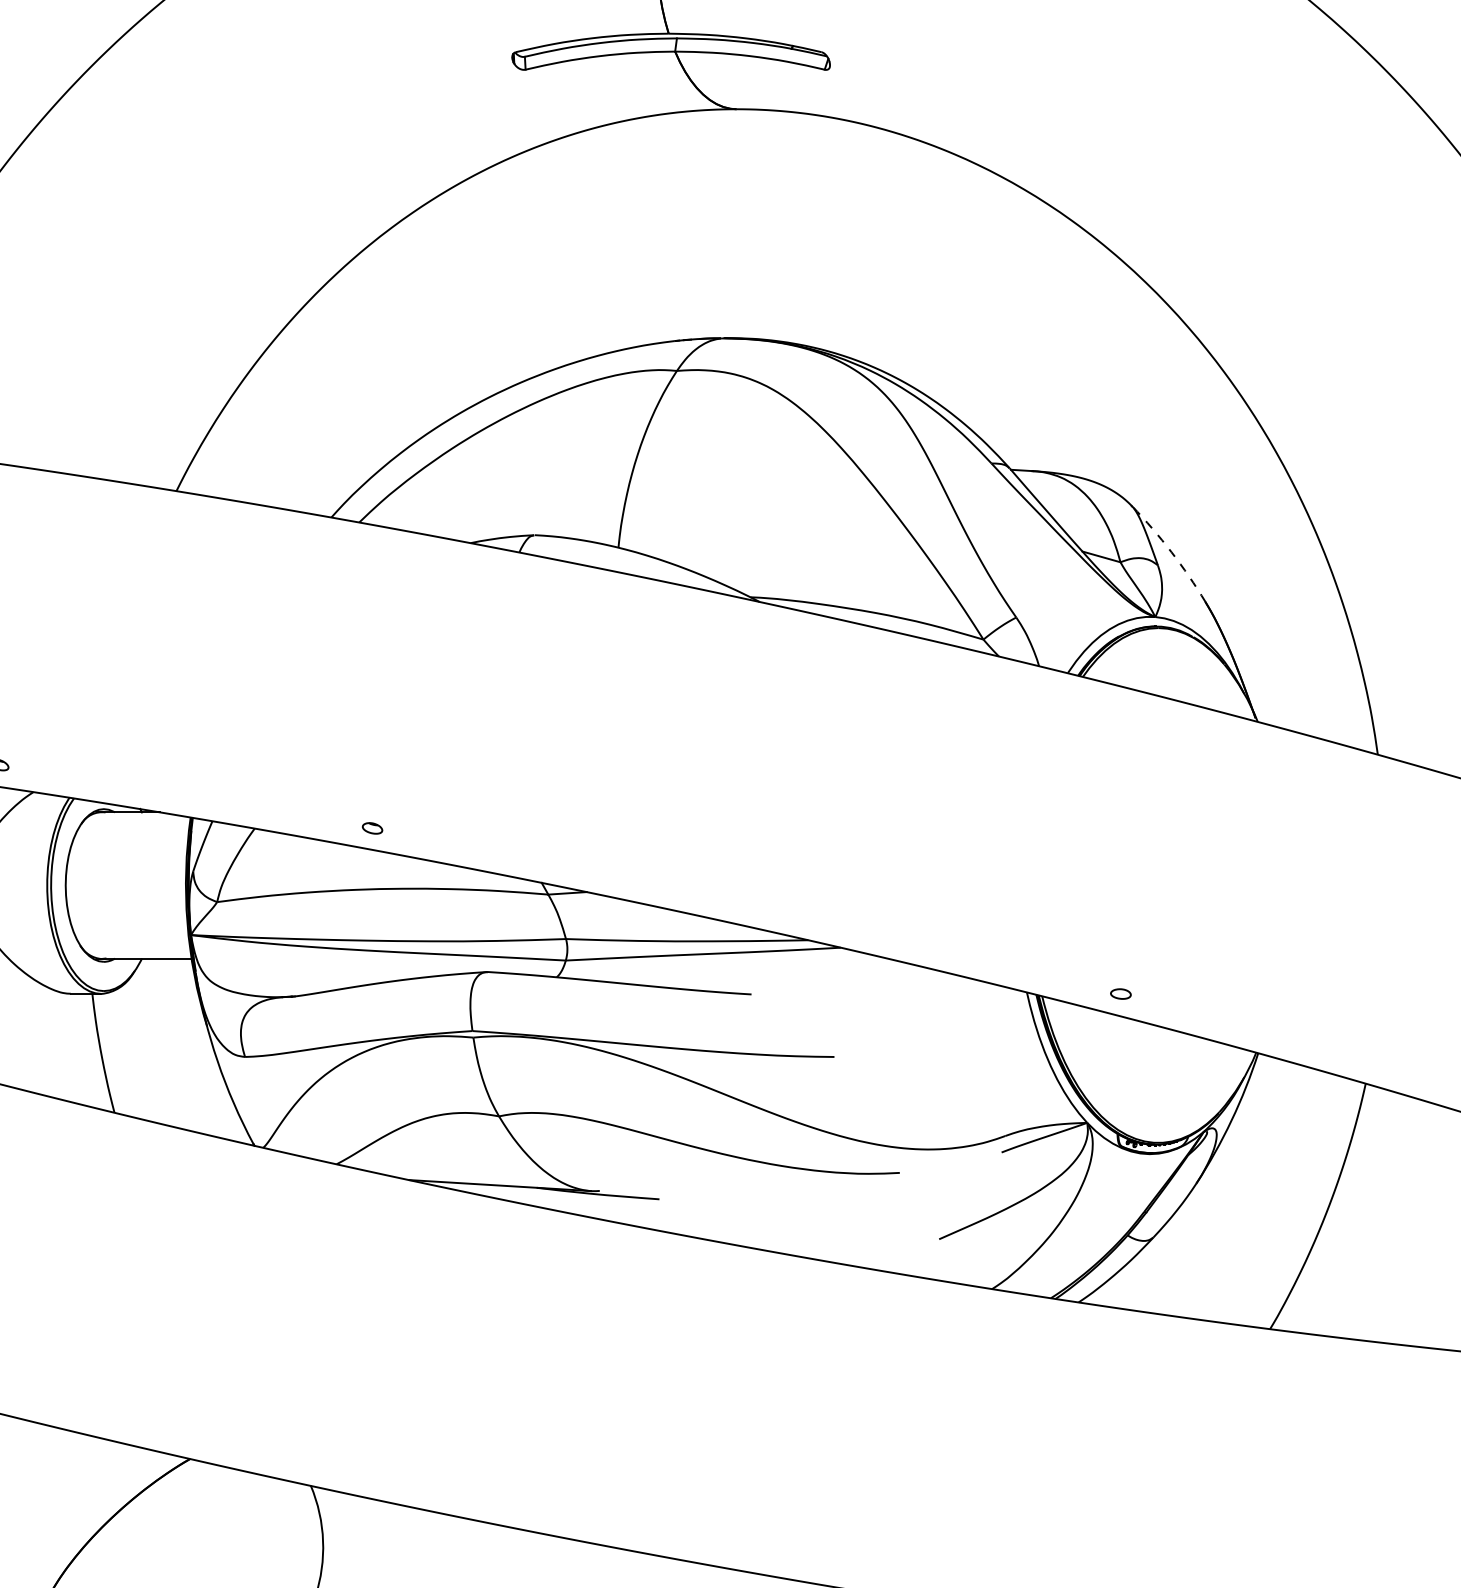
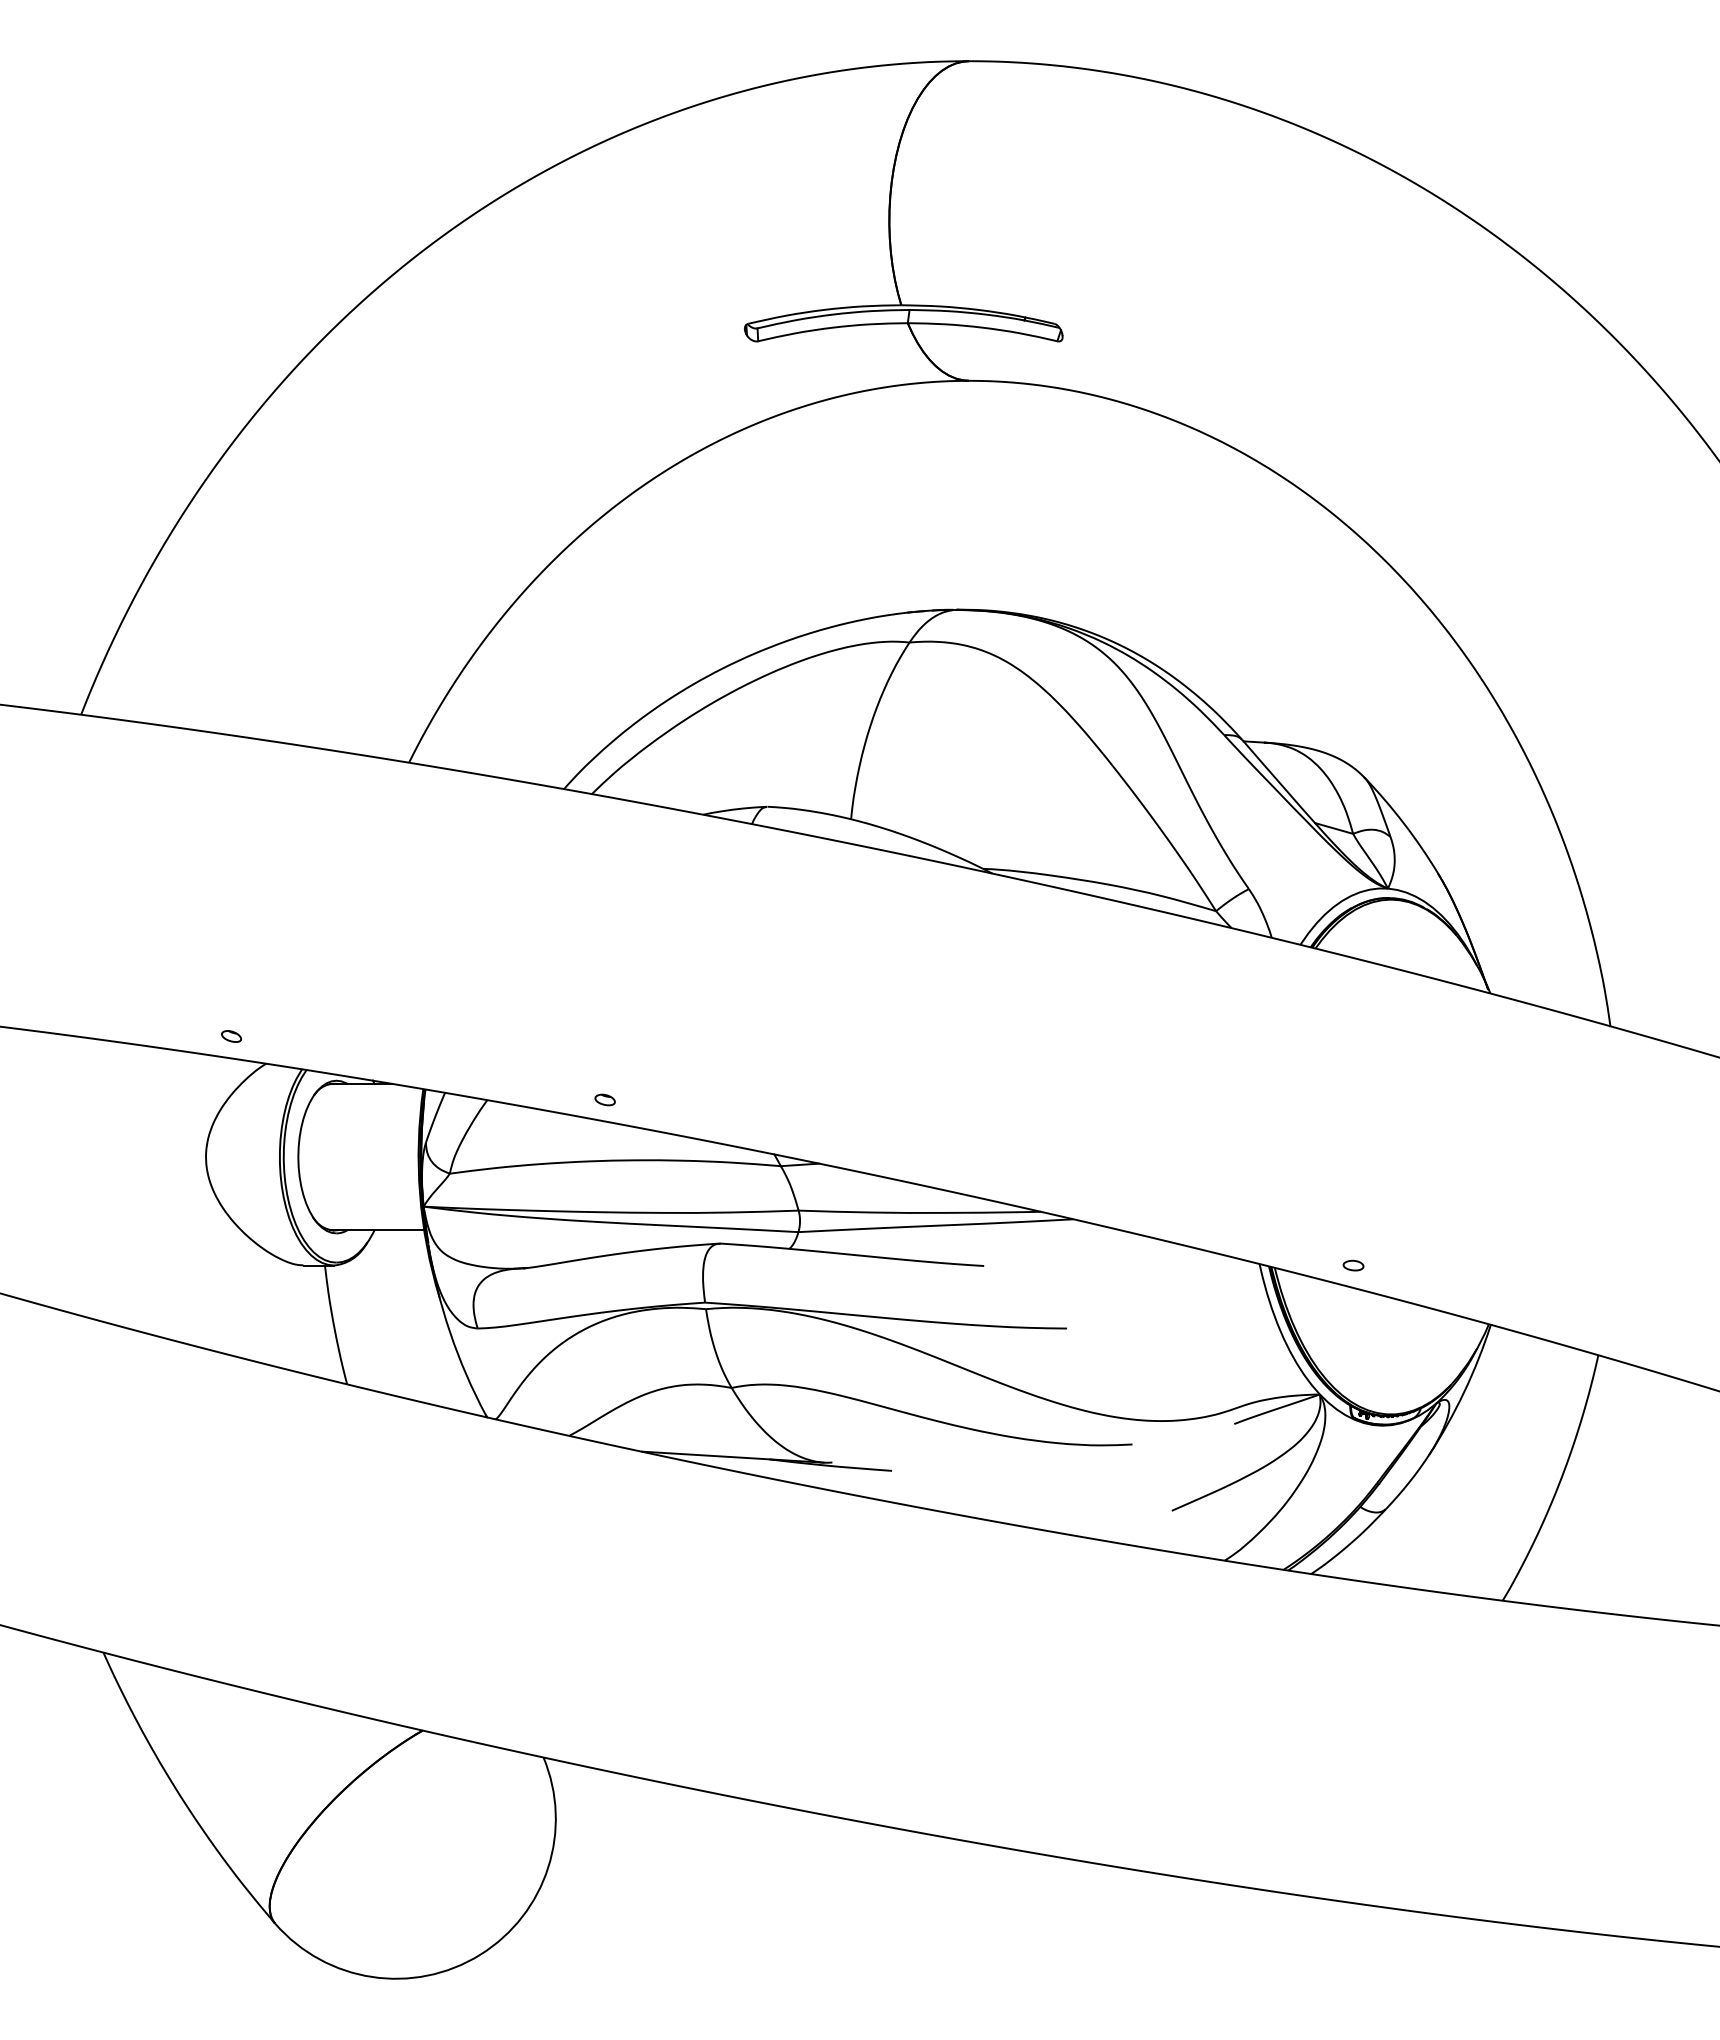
arc: (1171, 551) -> (1404, 823), dashed -> solid

